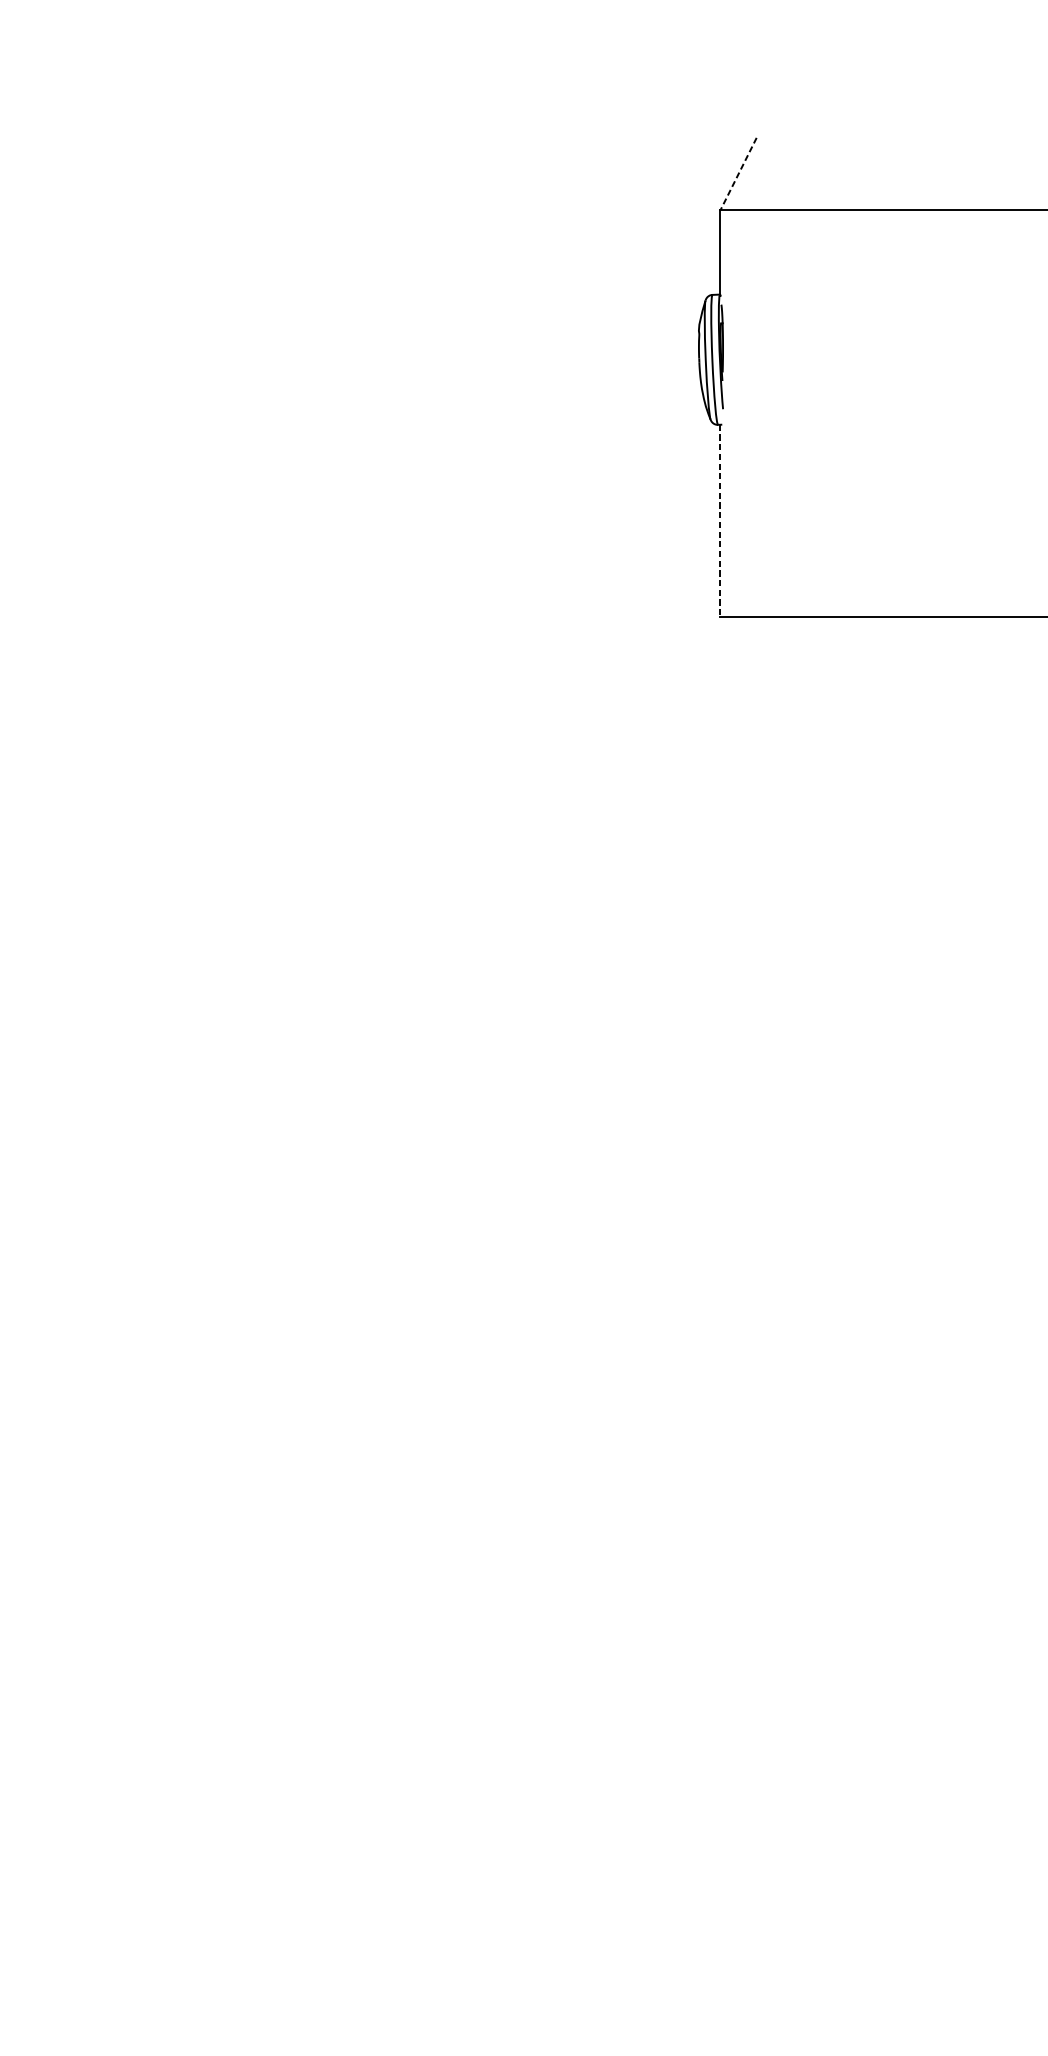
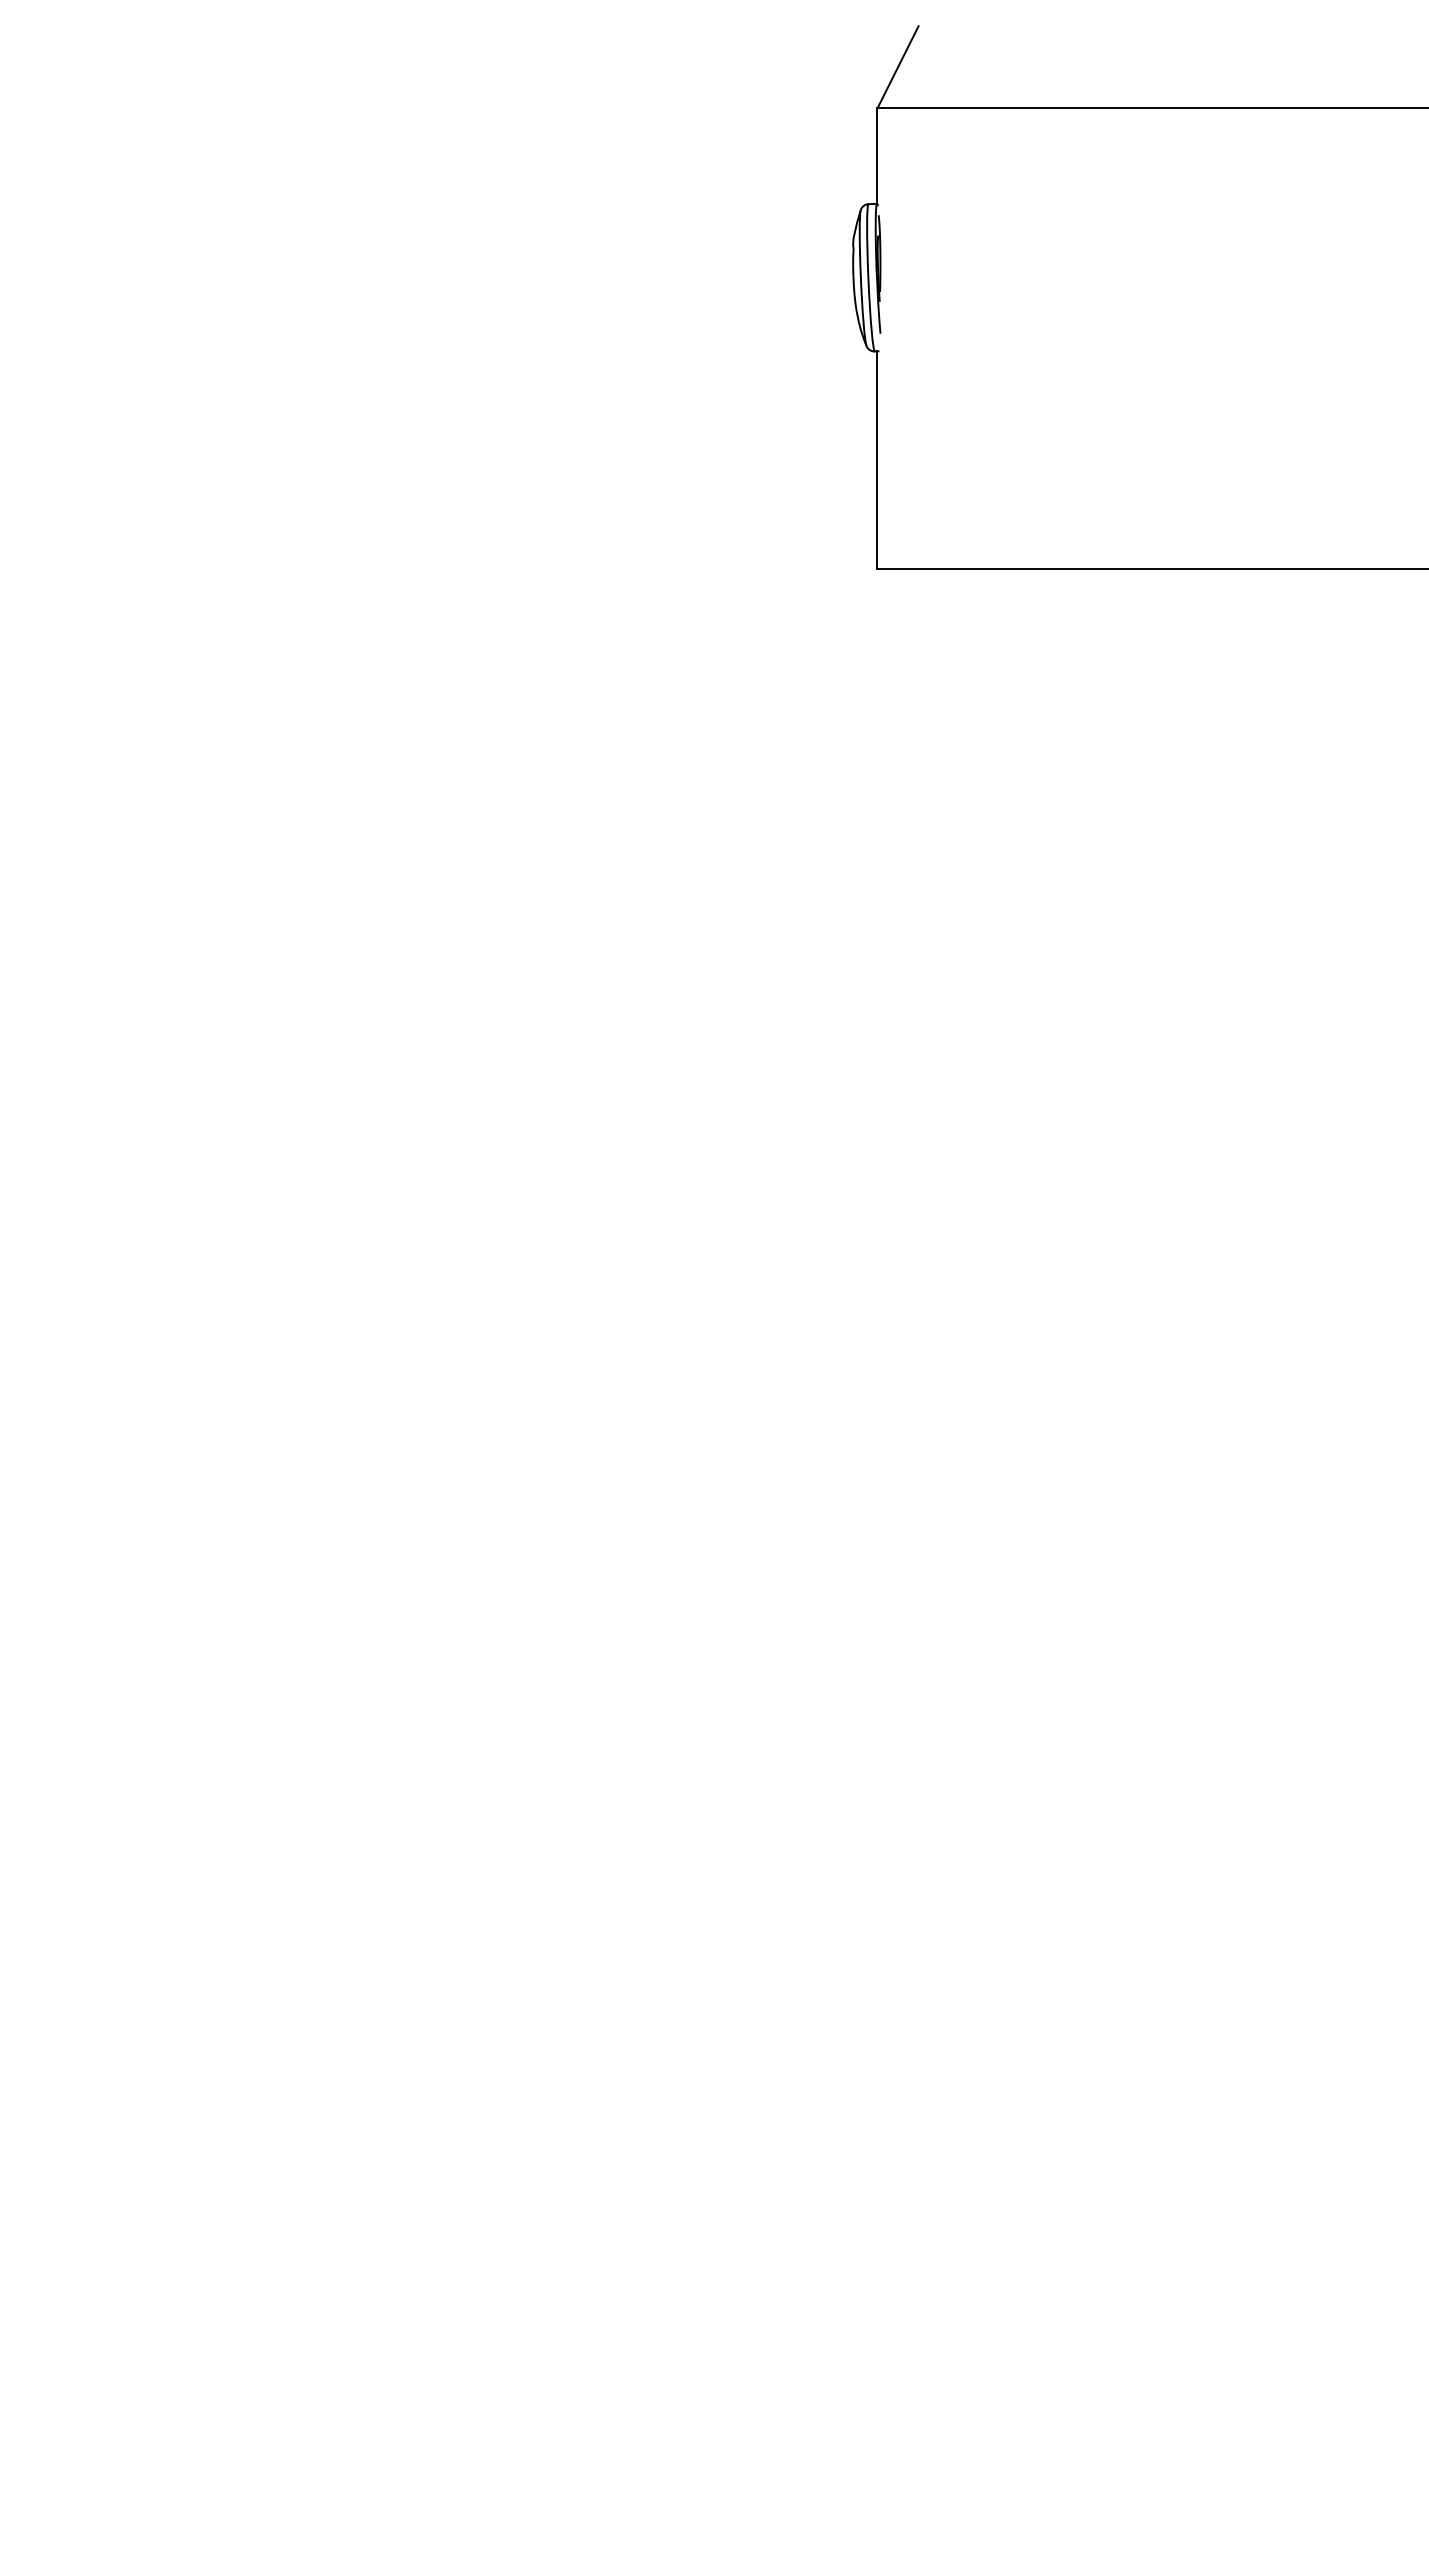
line: (738, 174) -> (898, 67), dashed -> solid
line: (720, 521) -> (877, 460), dashed -> solid

